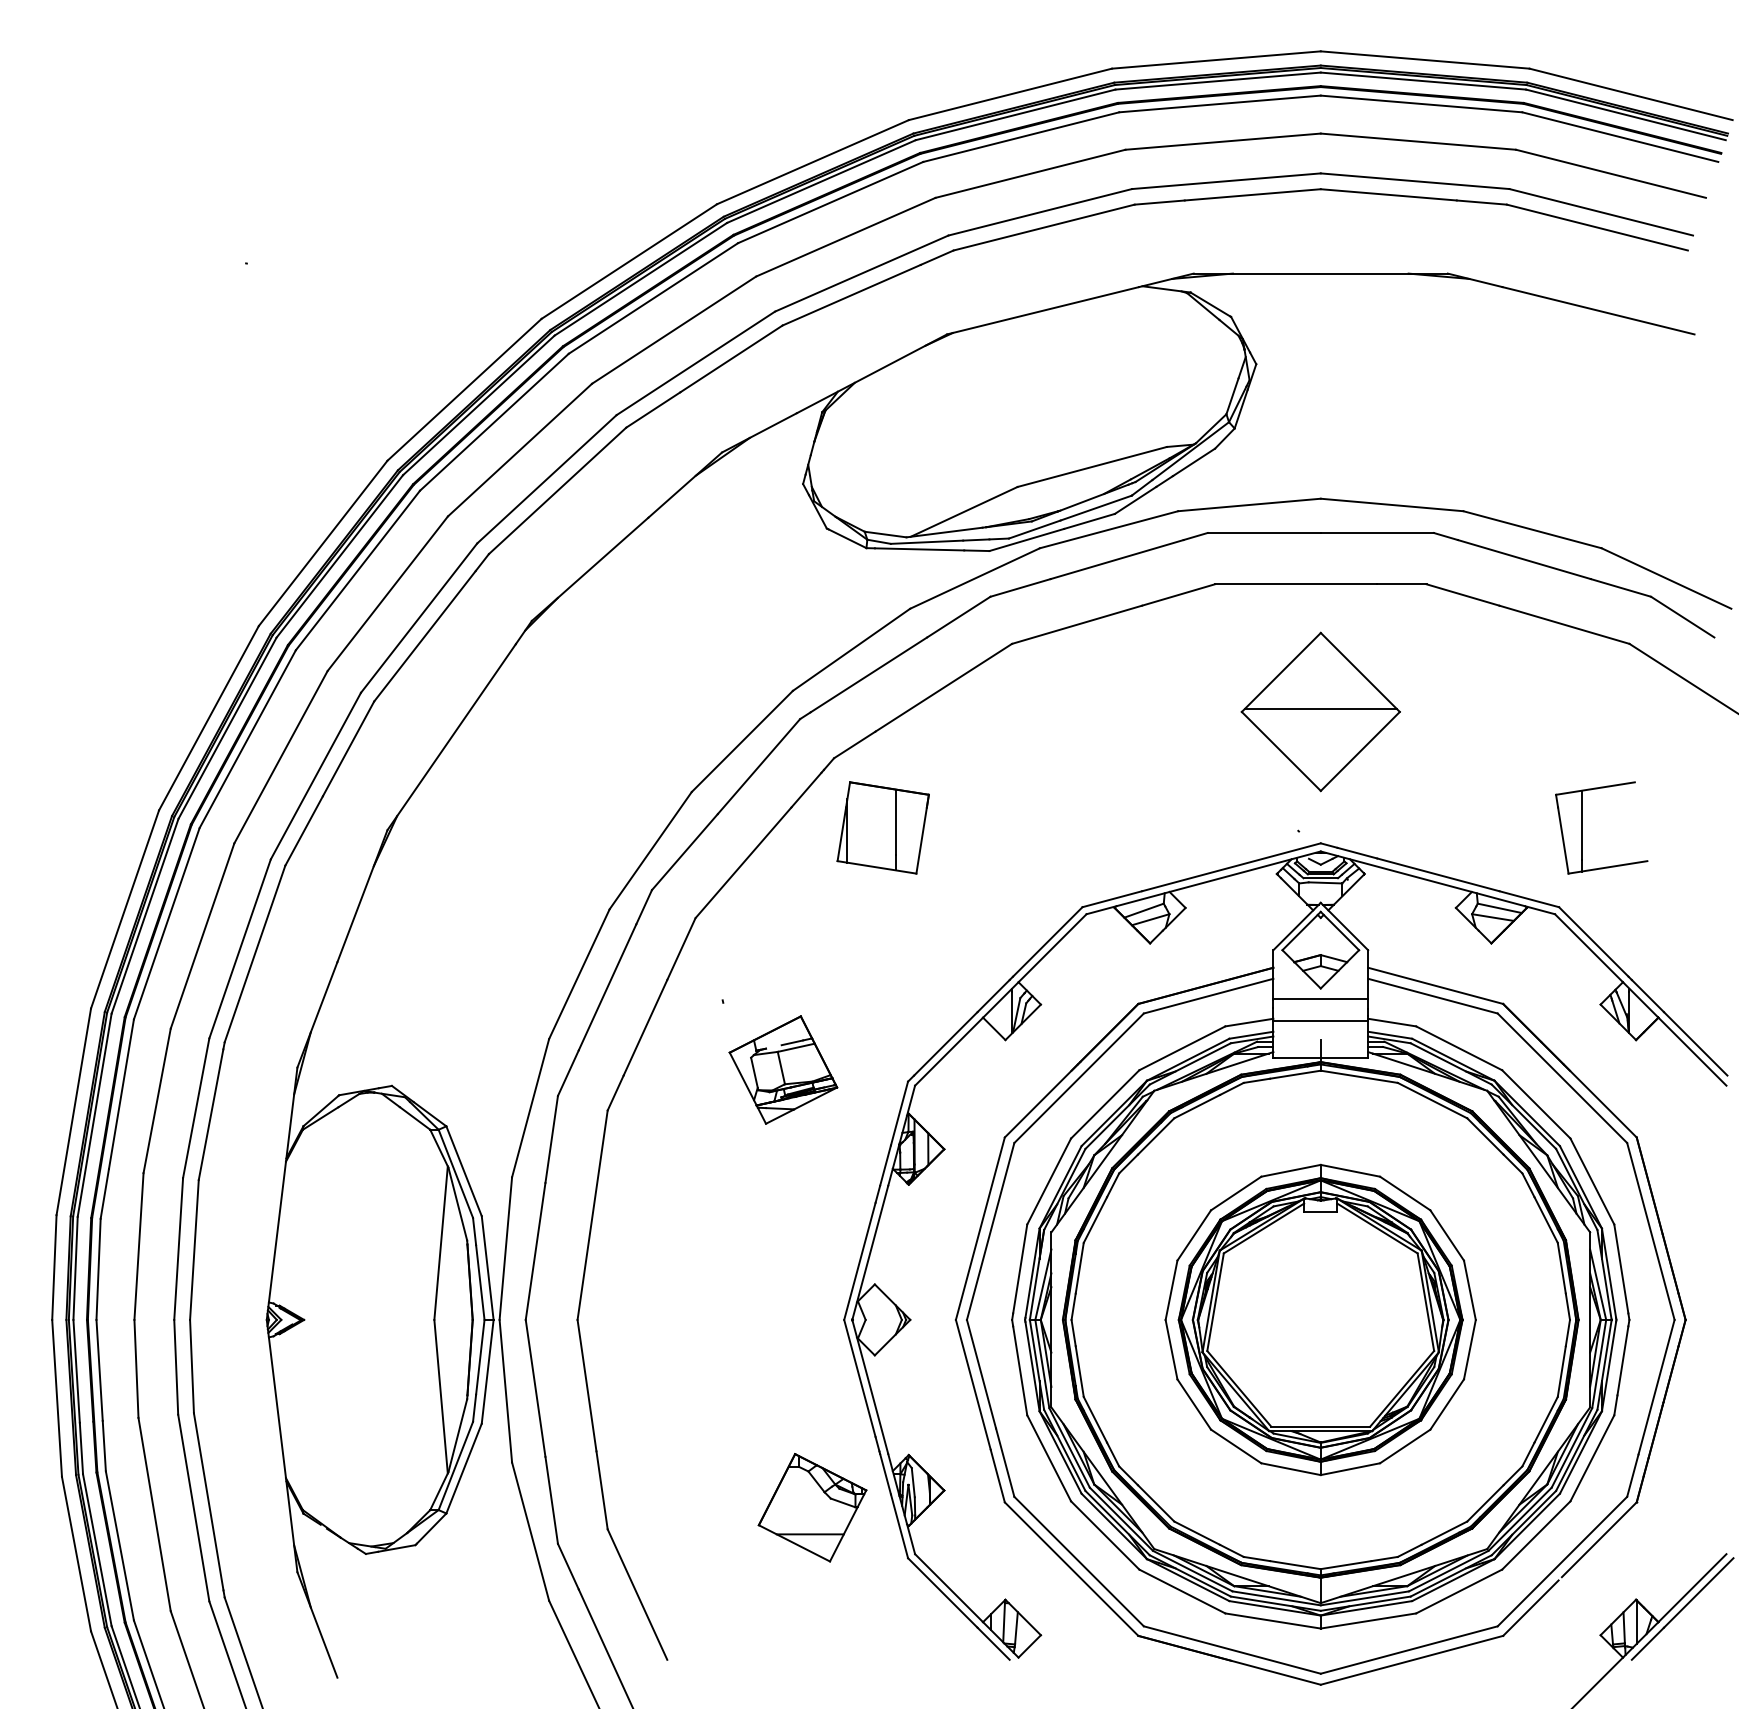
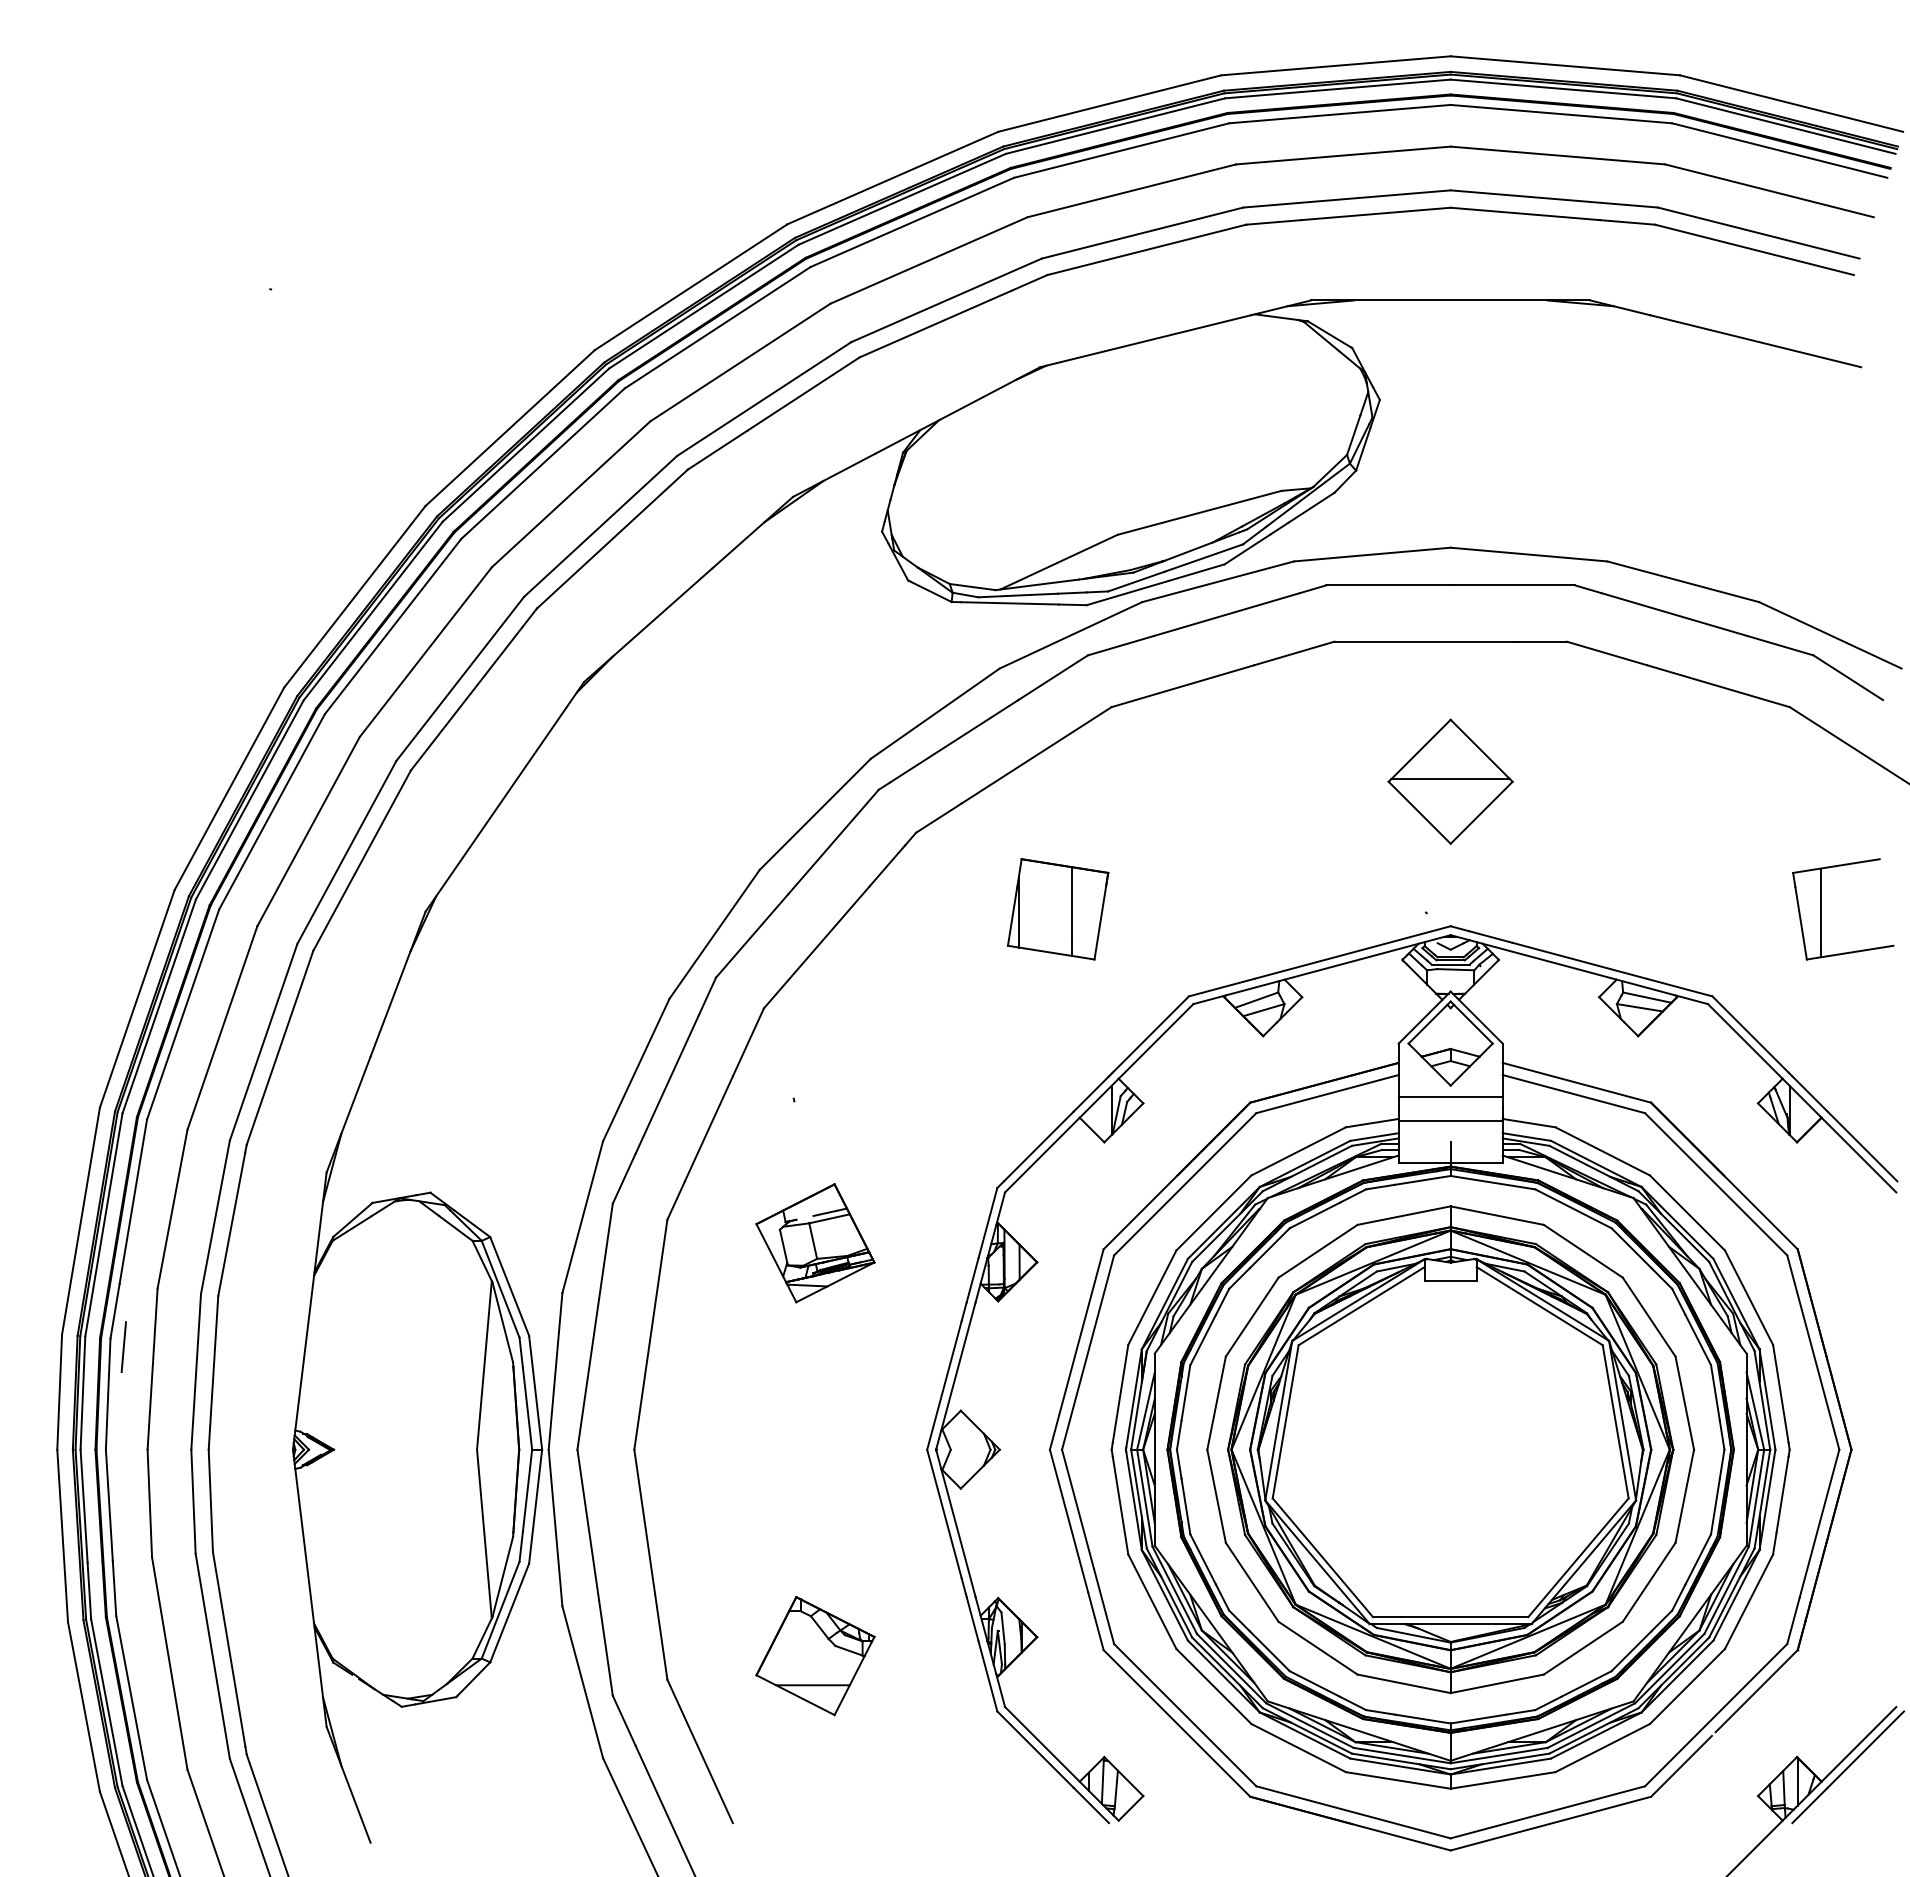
part: (1320, 711) -> (1450, 781), size x0.71
part: (883, 828) -> (1058, 909), moved
part: (1581, 828) -> (1821, 909), moved
part: (783, 1070) -> (815, 1243), moved
line: (112, 1226) -> (123, 1347), added
part: (1320, 1319) -> (1450, 1449), size x1.43
part: (812, 1508) -> (815, 1656), moved

